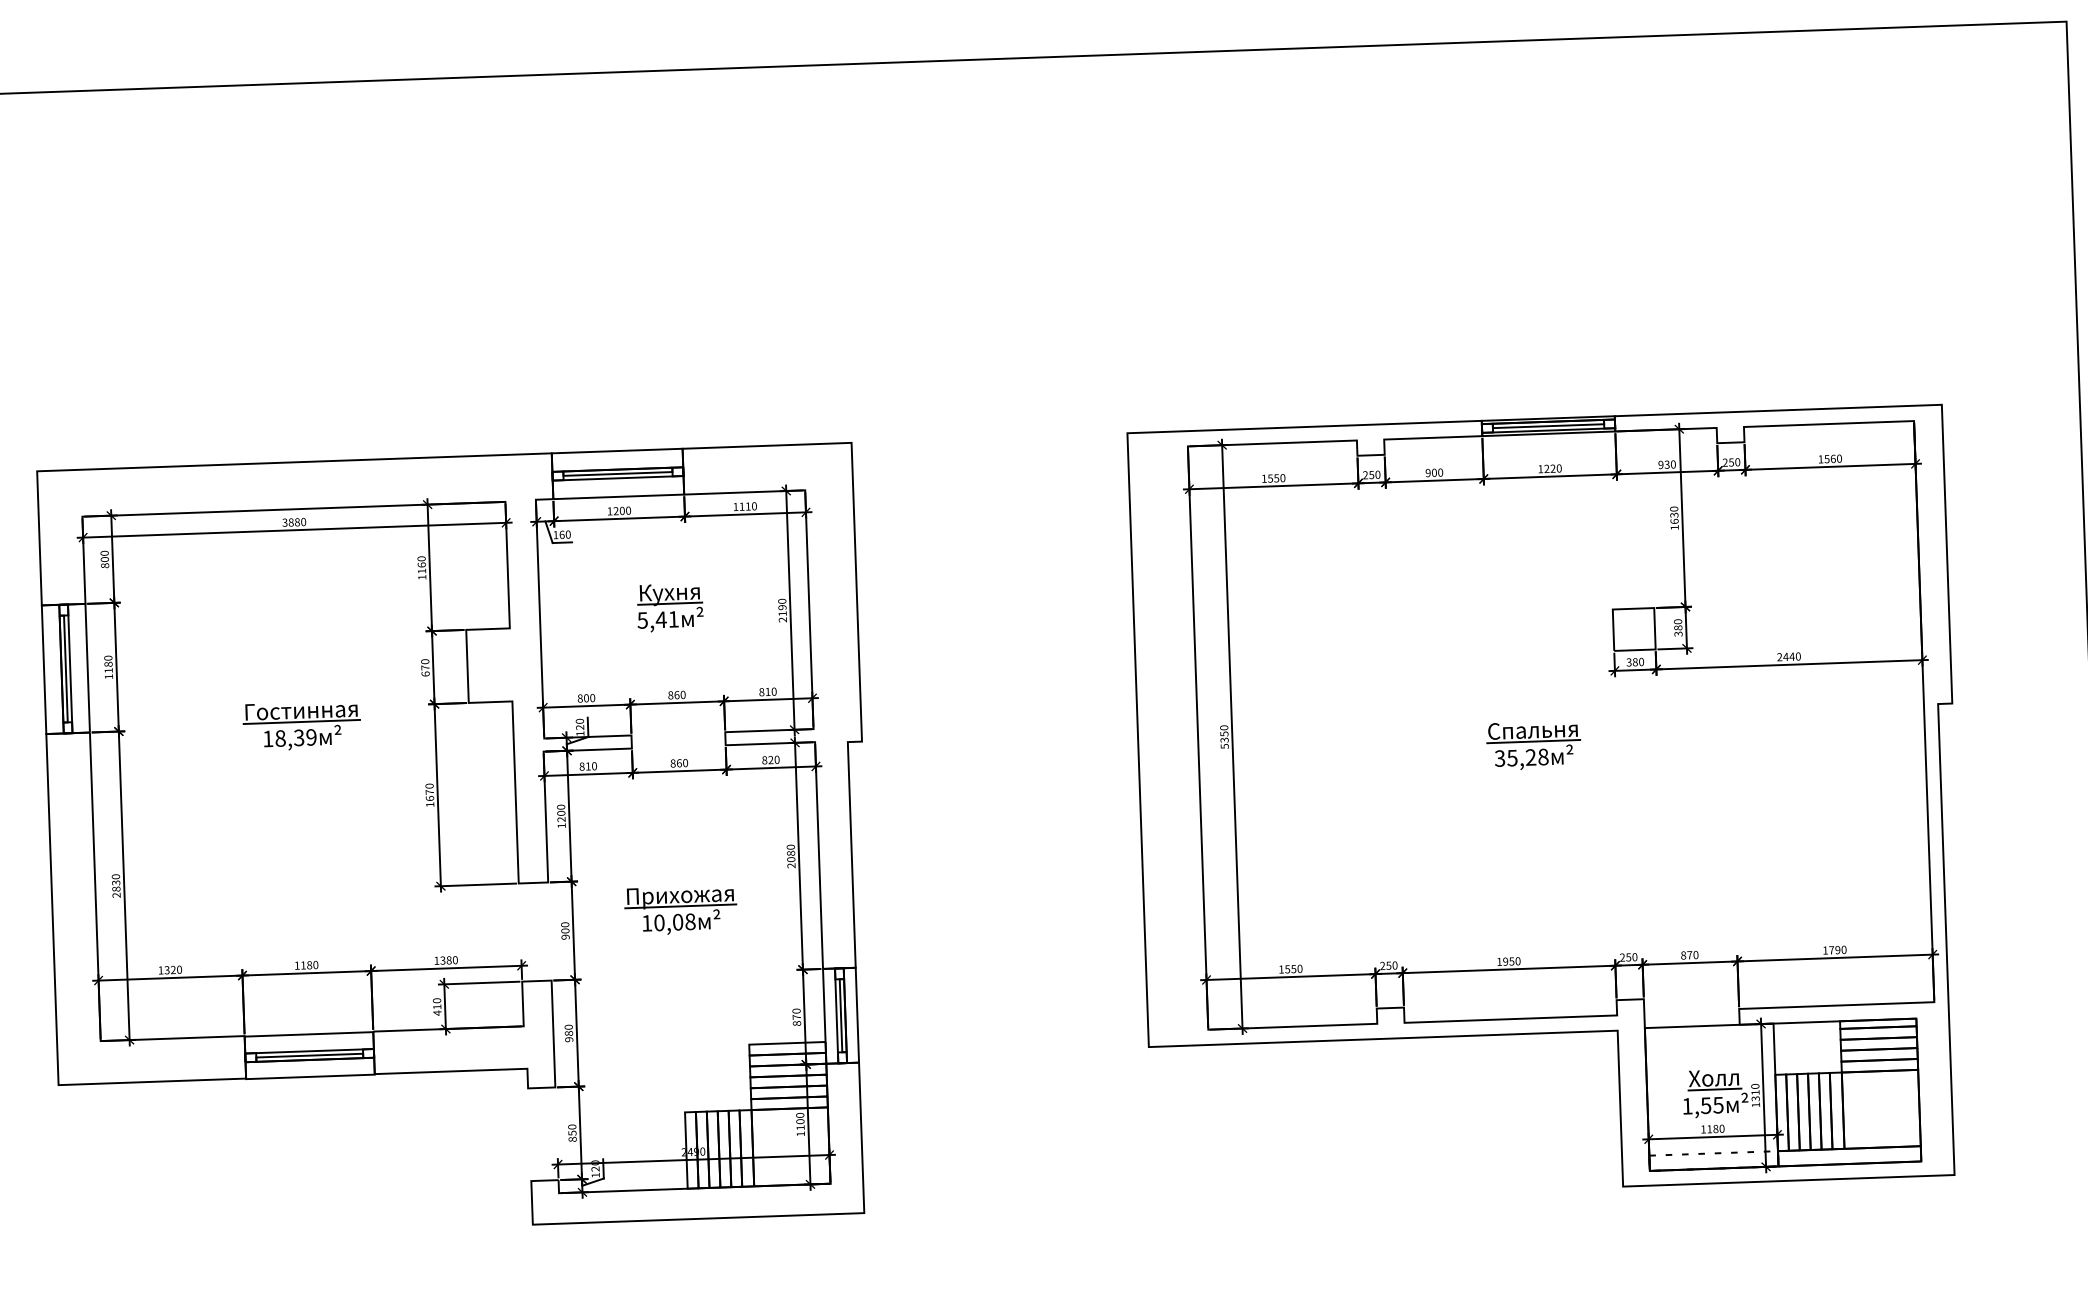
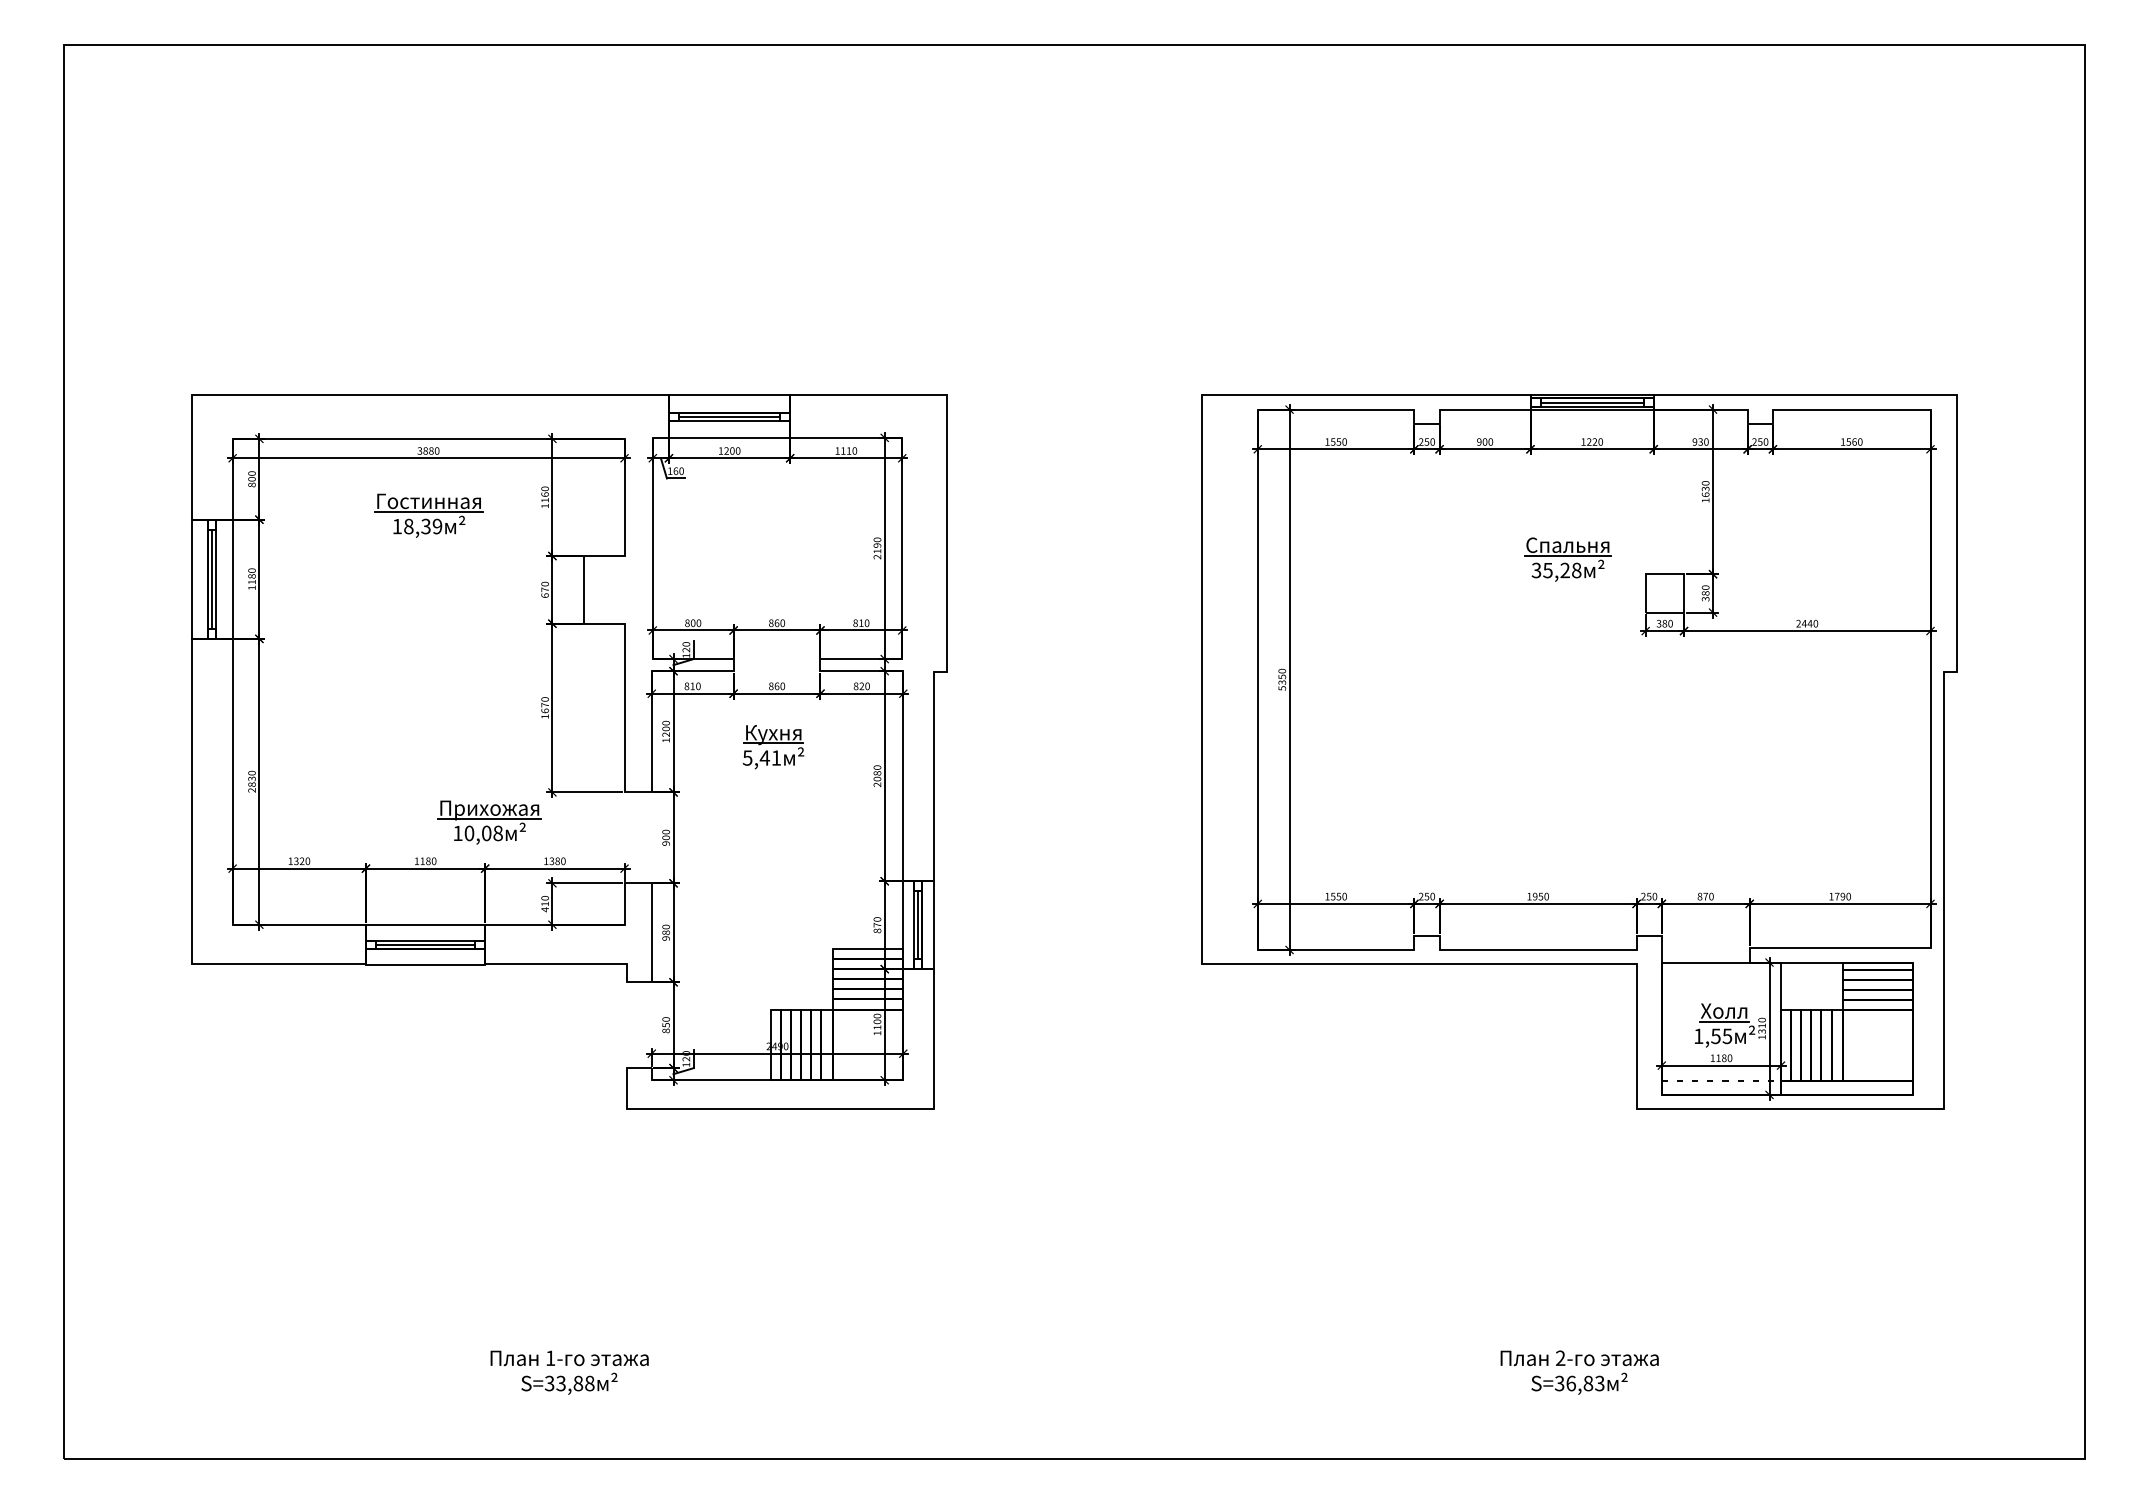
part: (670, 608) -> (773, 747), moved
part: (301, 725) -> (428, 515), moved
part: (1533, 745) -> (1567, 559), moved
part: (680, 910) -> (489, 822), moved

